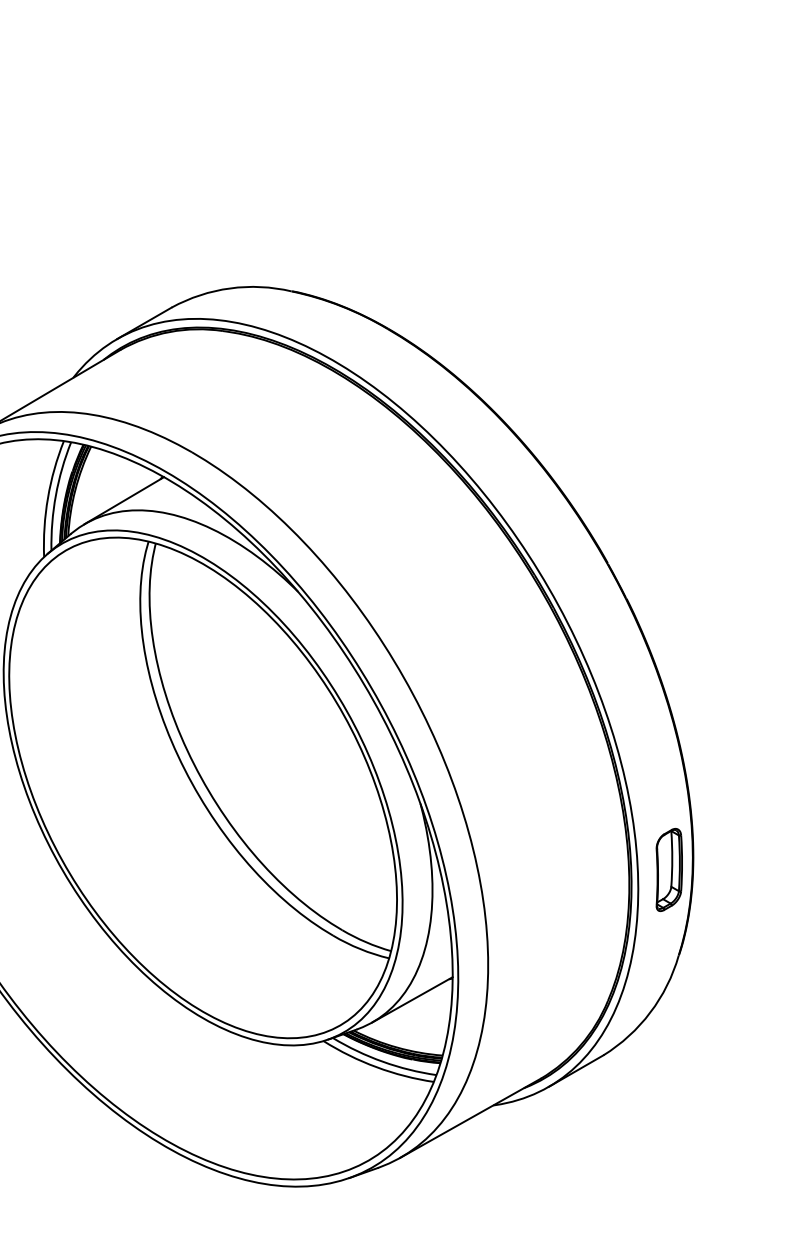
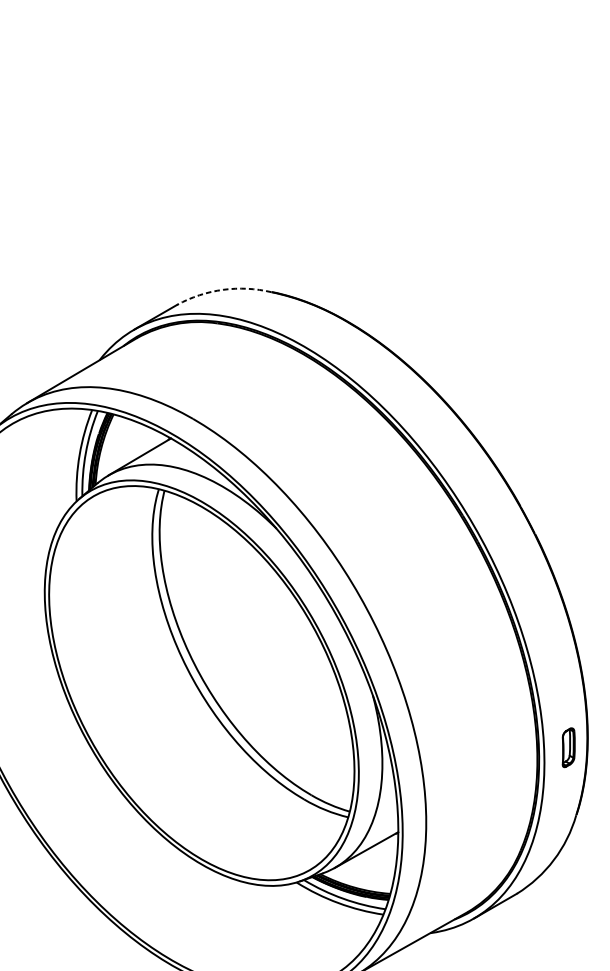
arc: (230, 288) -> (223, 289), solid -> dashed
part: (668, 869) -> (568, 747), size x0.6

